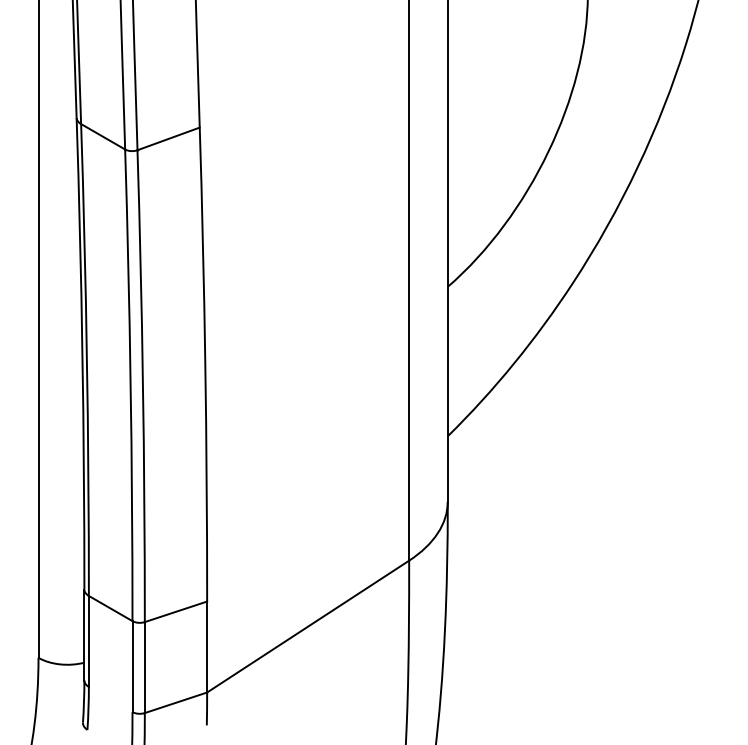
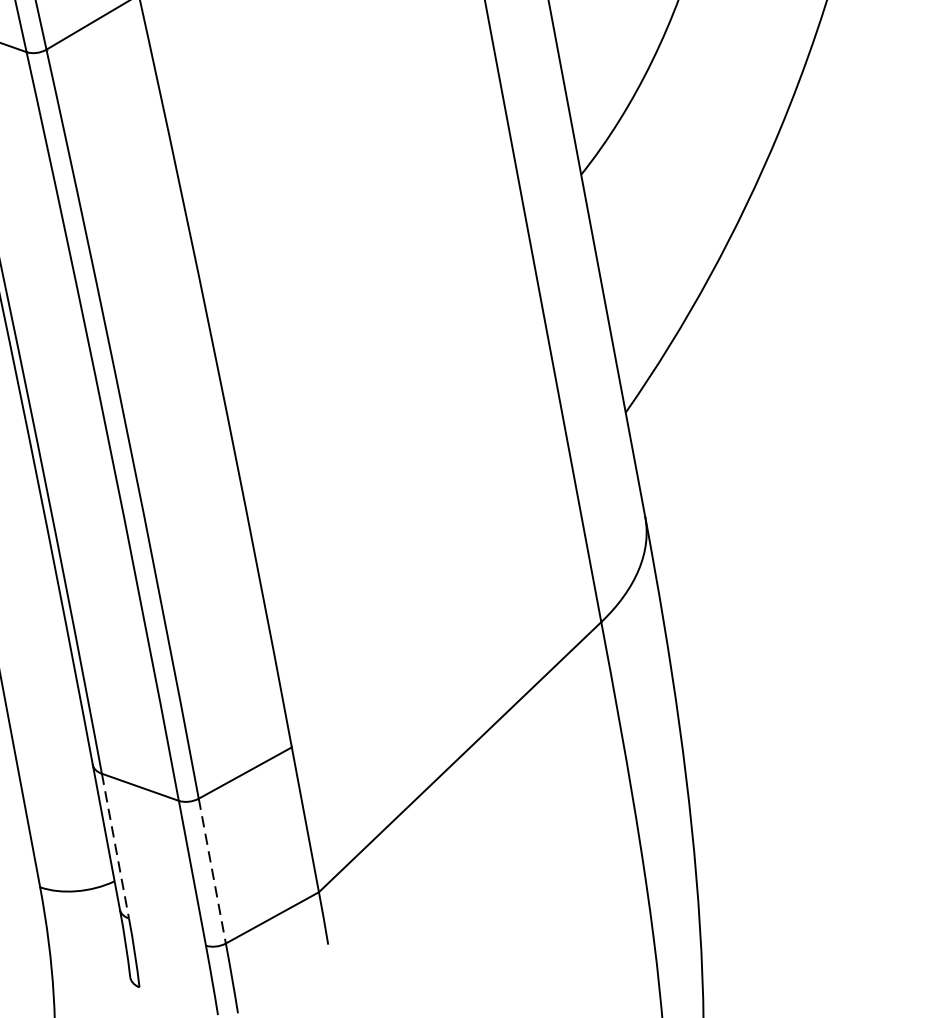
line: (88, 641) -> (114, 846), solid -> dashed
line: (144, 668) -> (212, 872), solid -> dashed

